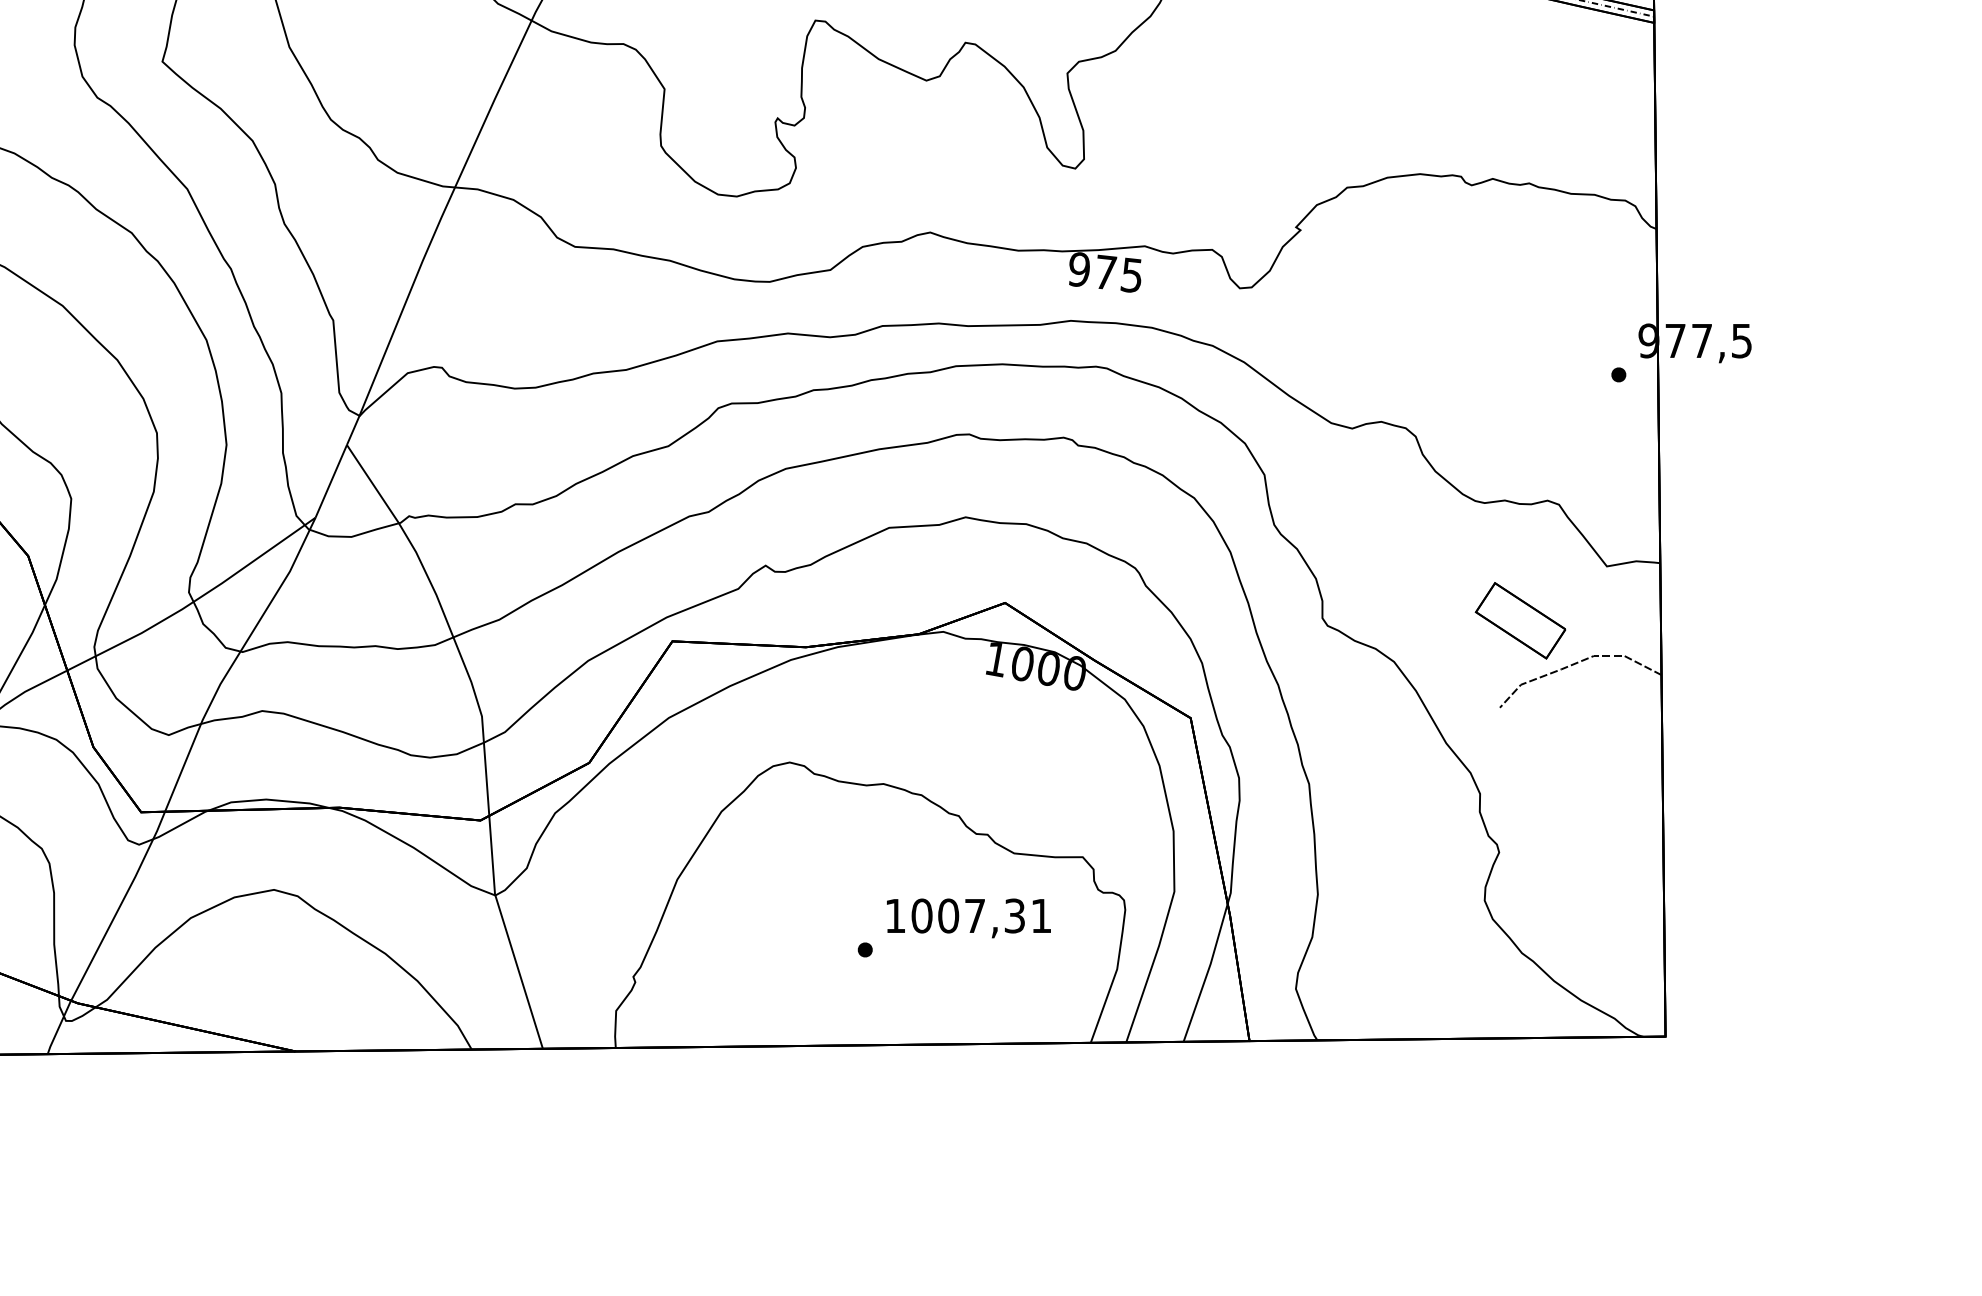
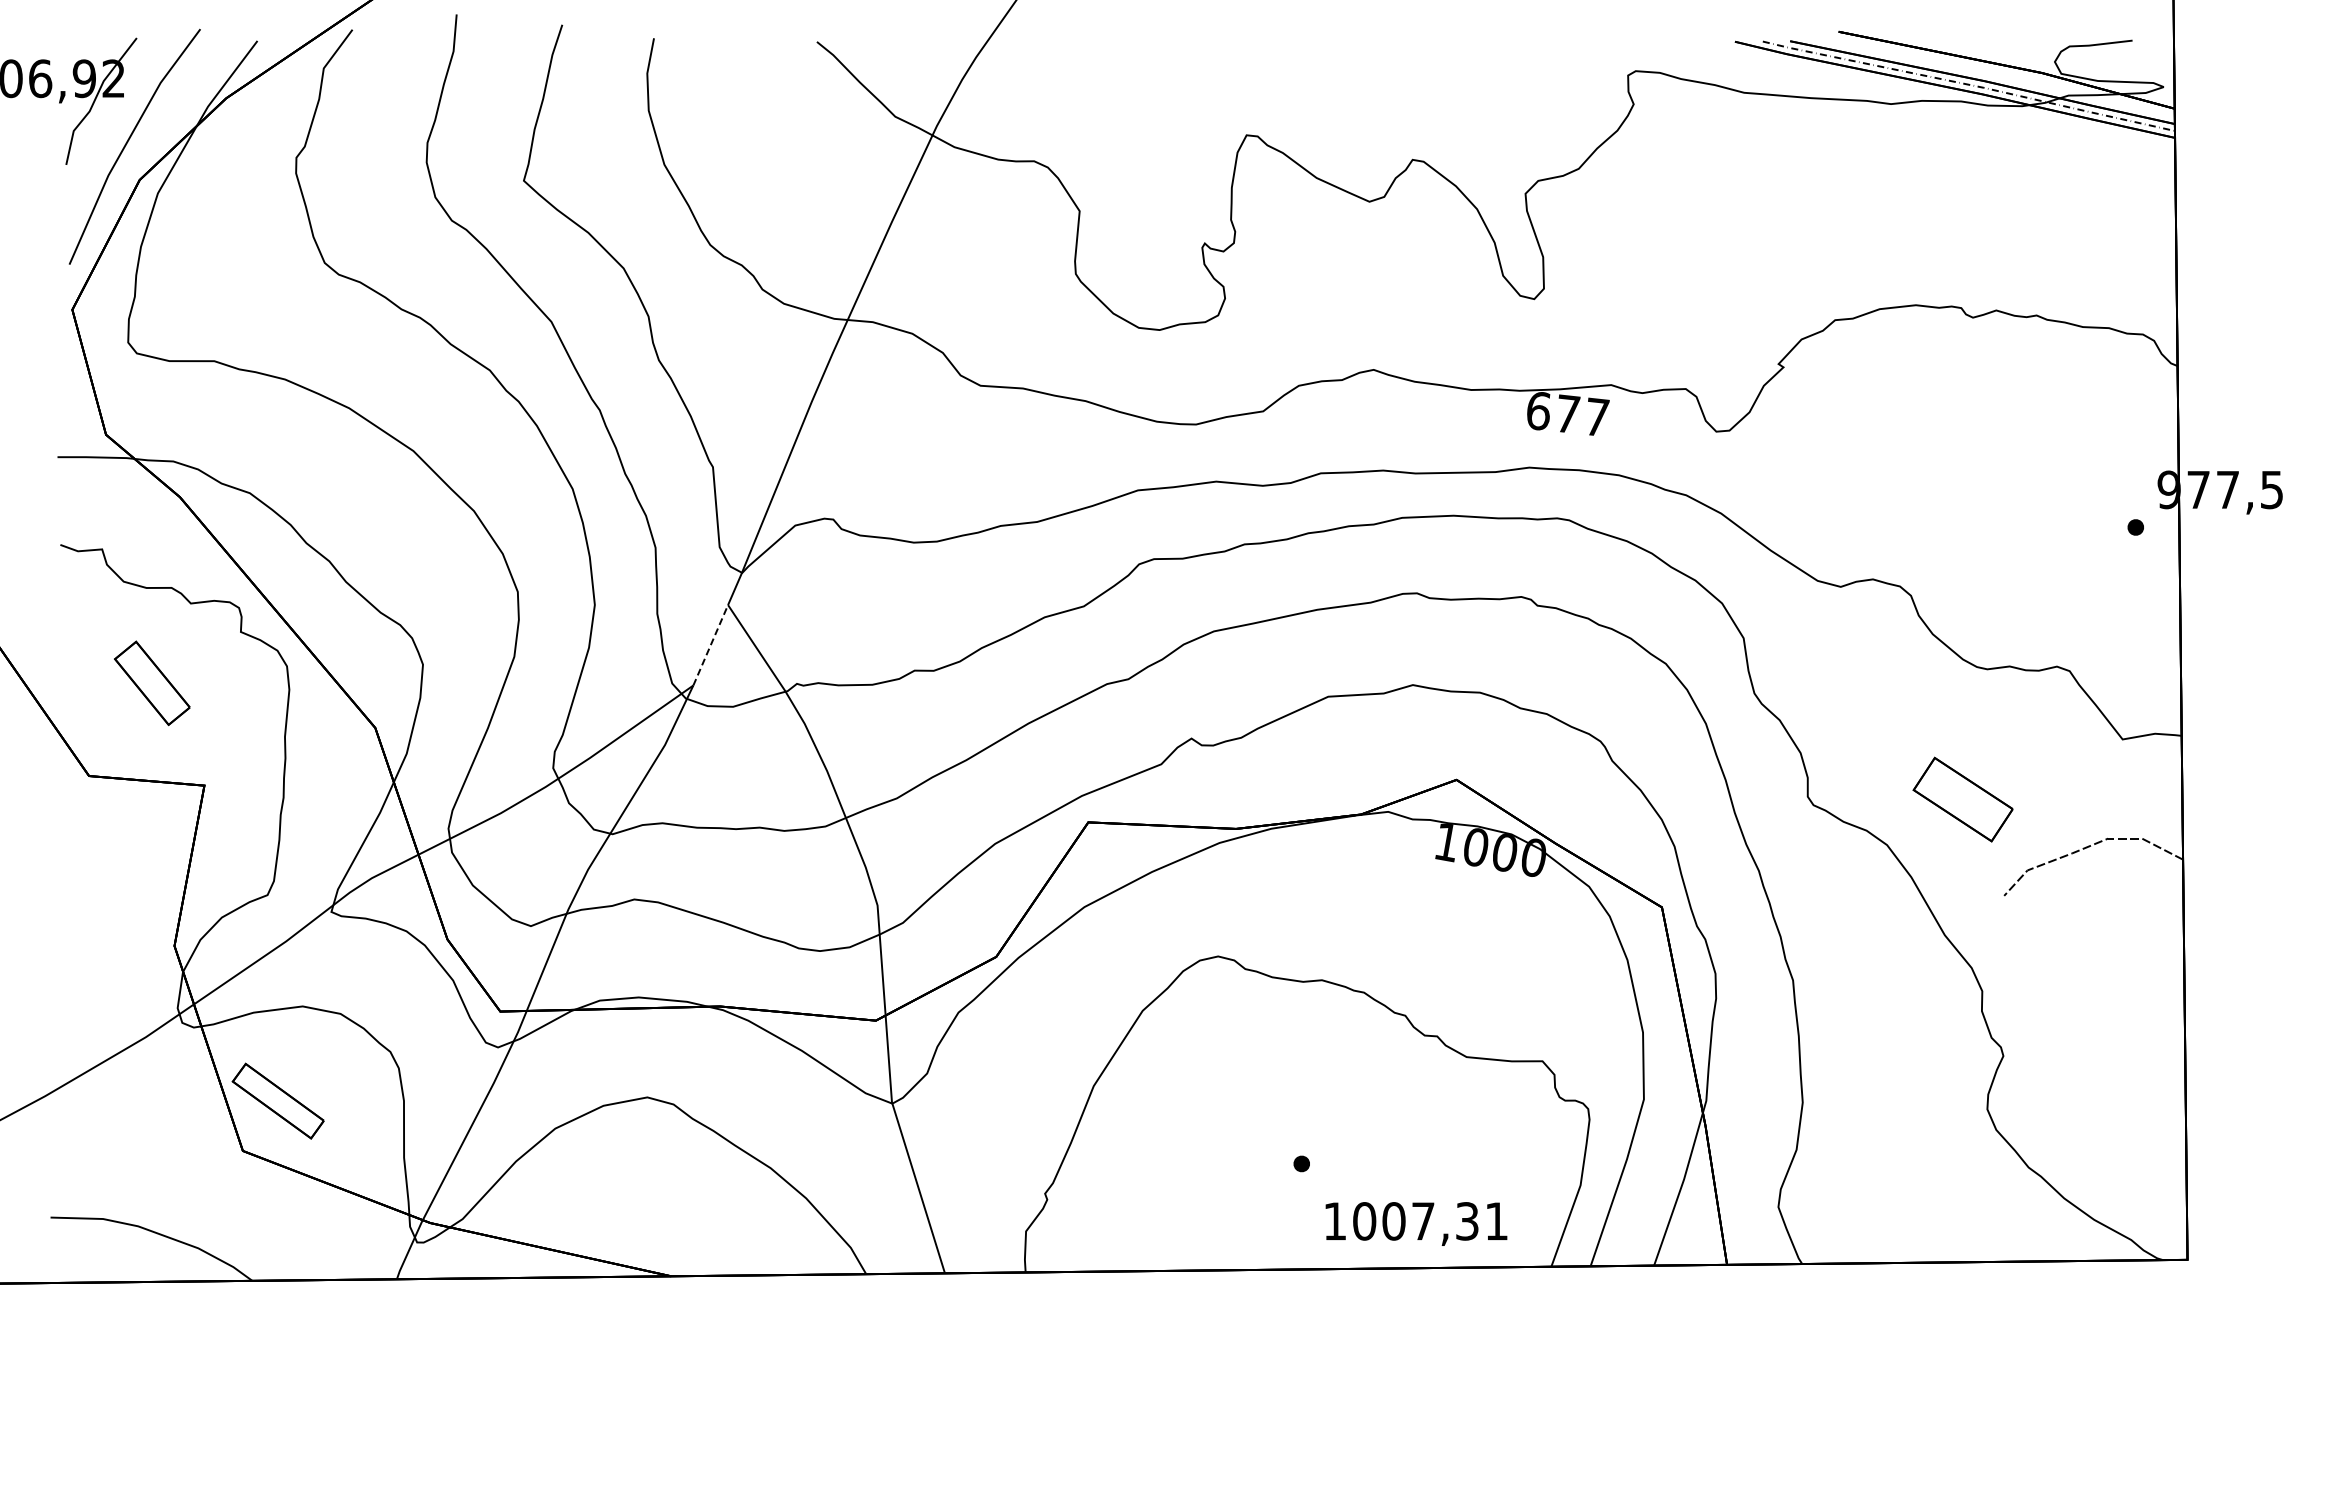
text: (1106, 271) -> (1568, 413), 975 -> 677
line: (331, 481) -> (710, 645), solid -> dashed
part: (1520, 620) -> (1962, 799), moved
text: (968, 917) -> (1416, 1223), moved

